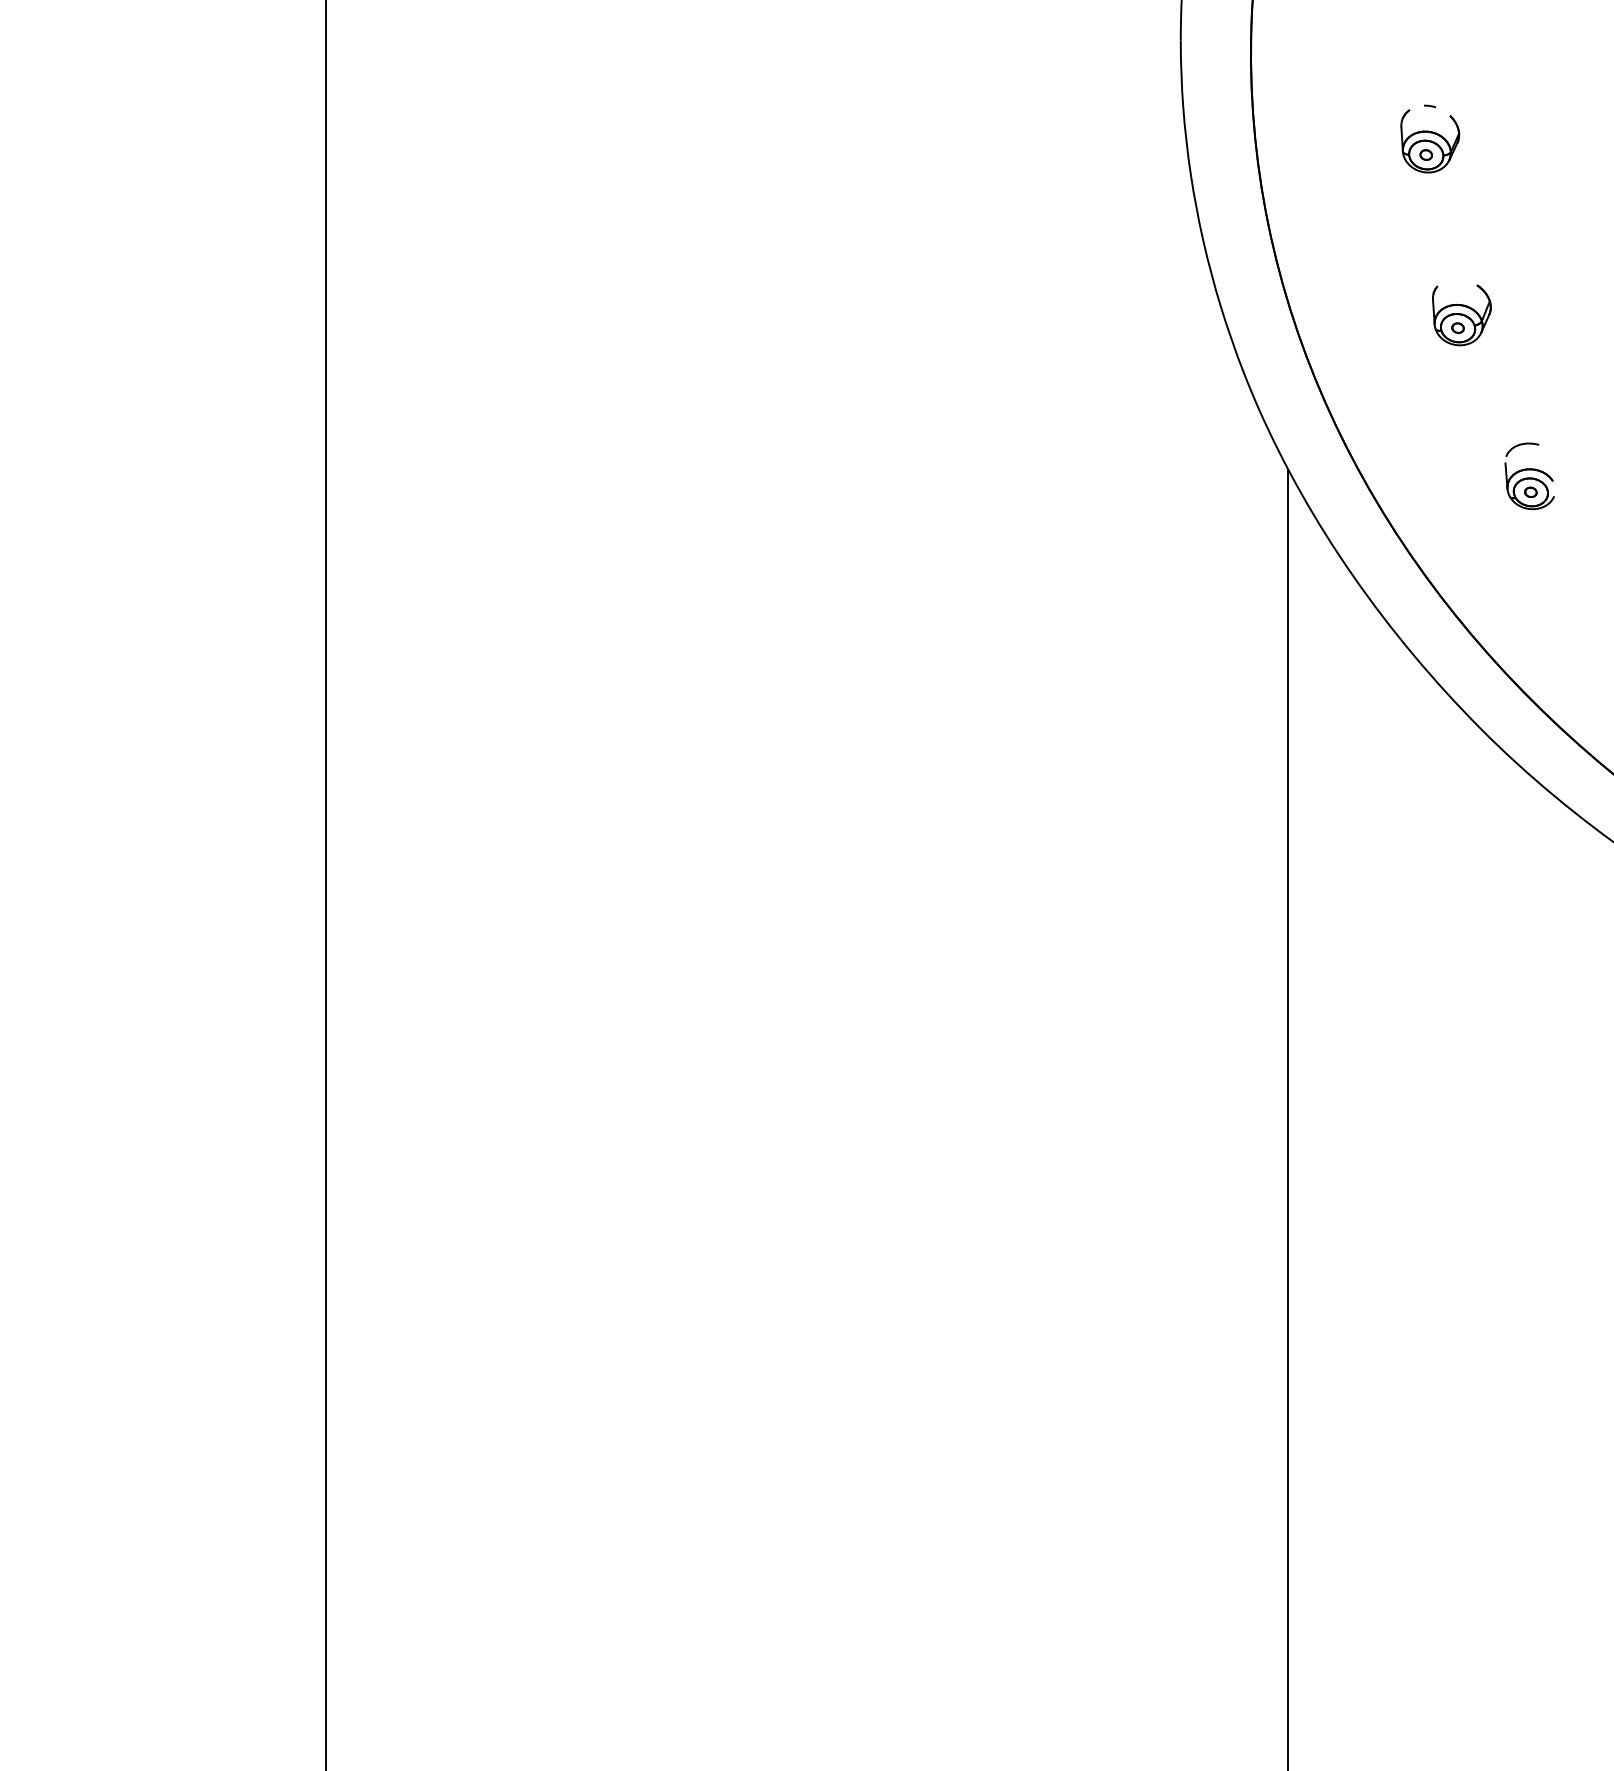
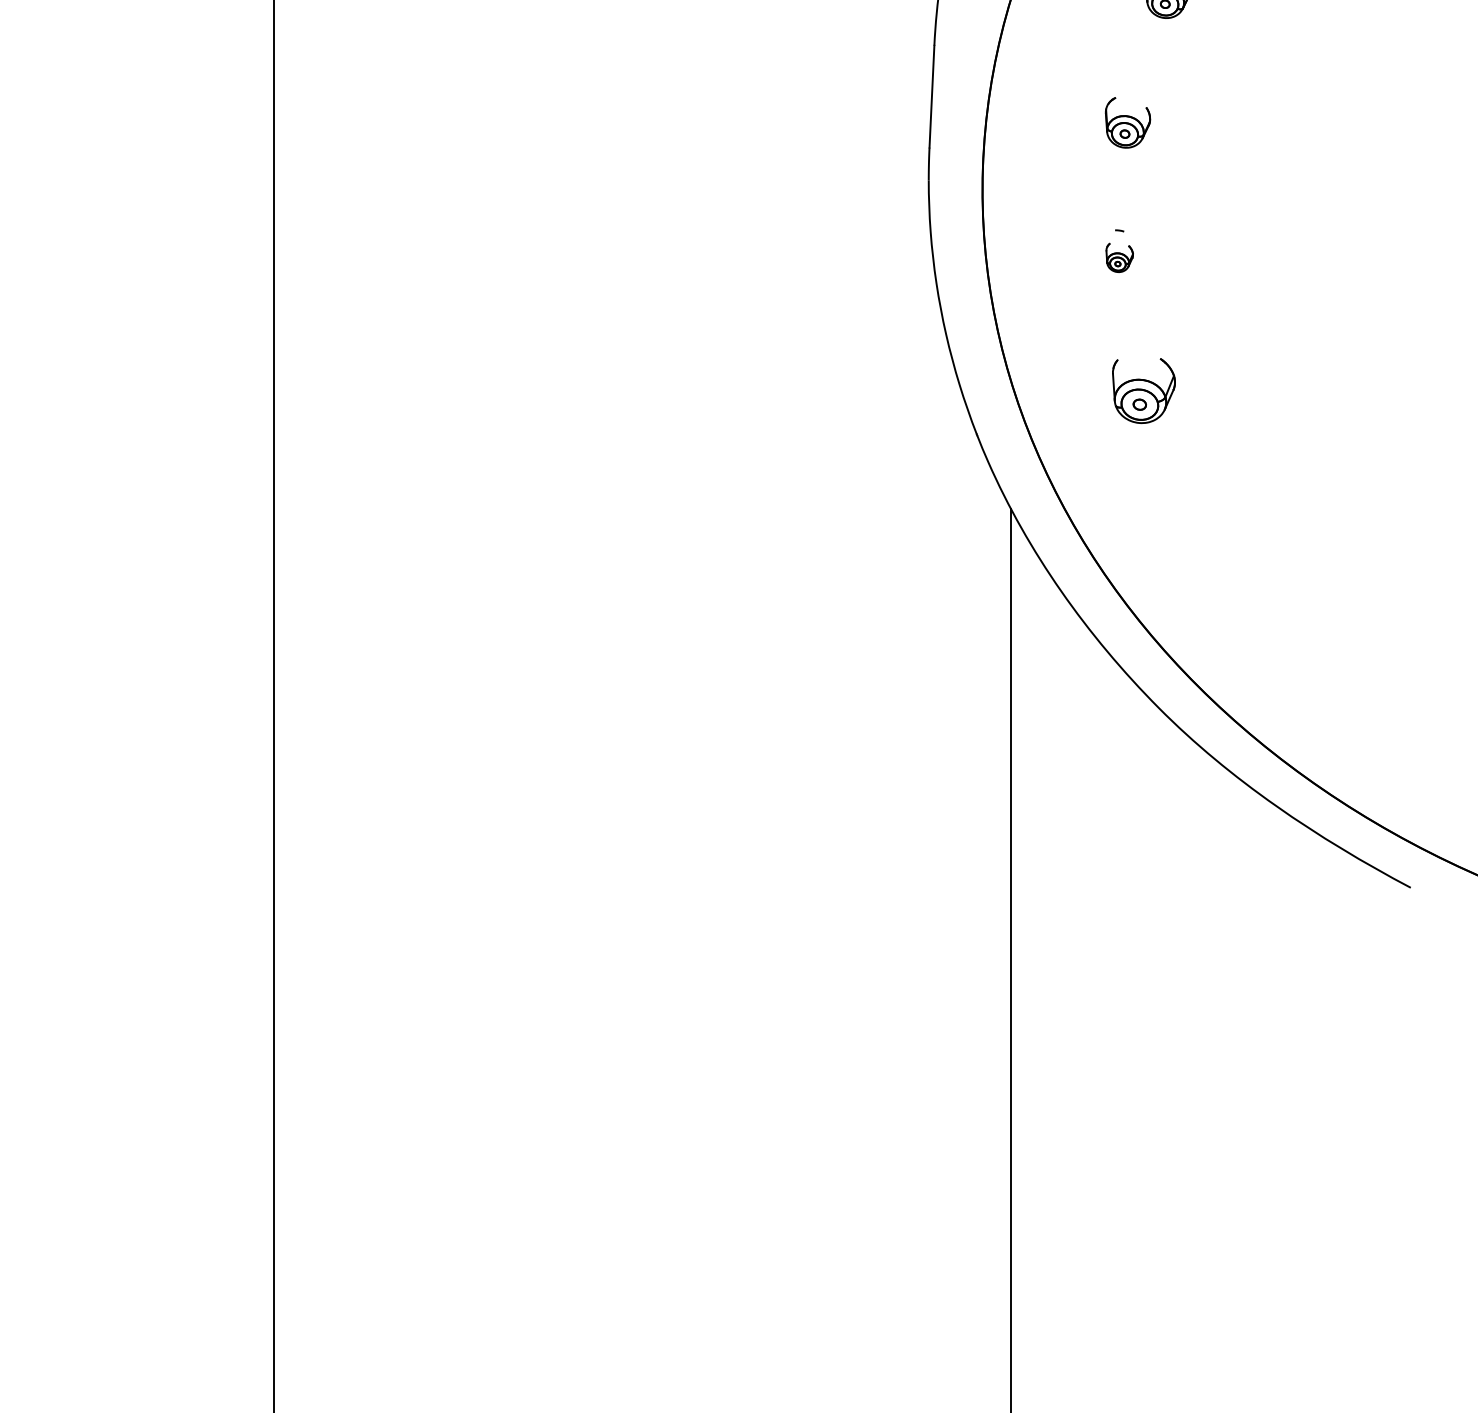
part: (1429, 141) -> (1119, 257), size x0.6
part: (1462, 314) -> (1144, 390), size x1.4
part: (1528, 476) -> (1195, 514), removed

